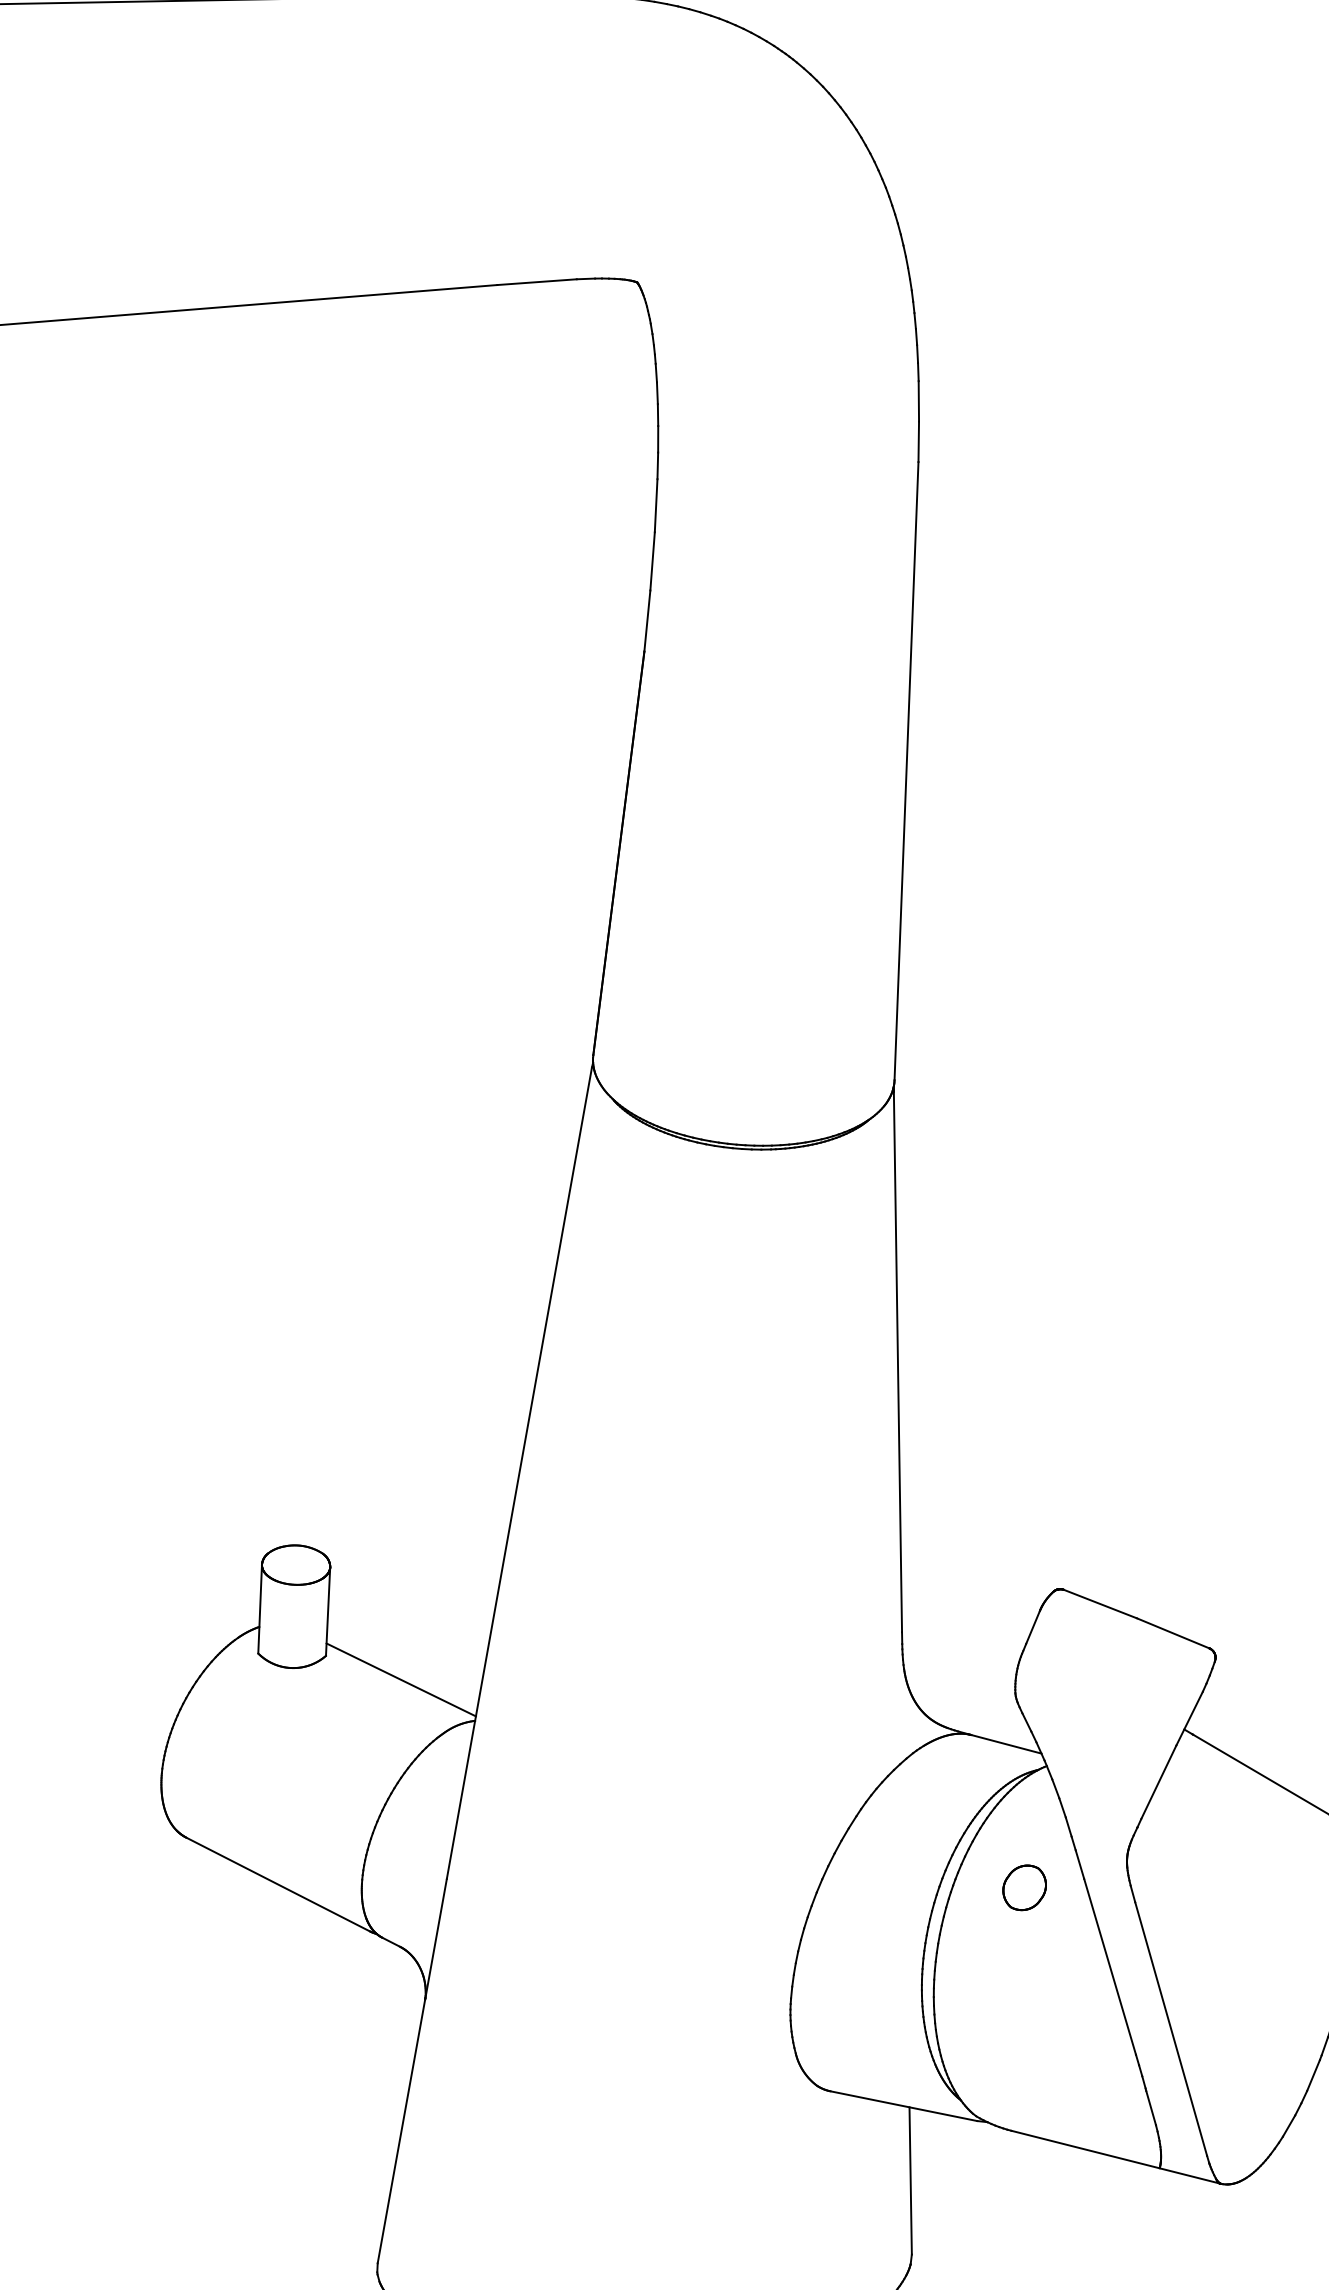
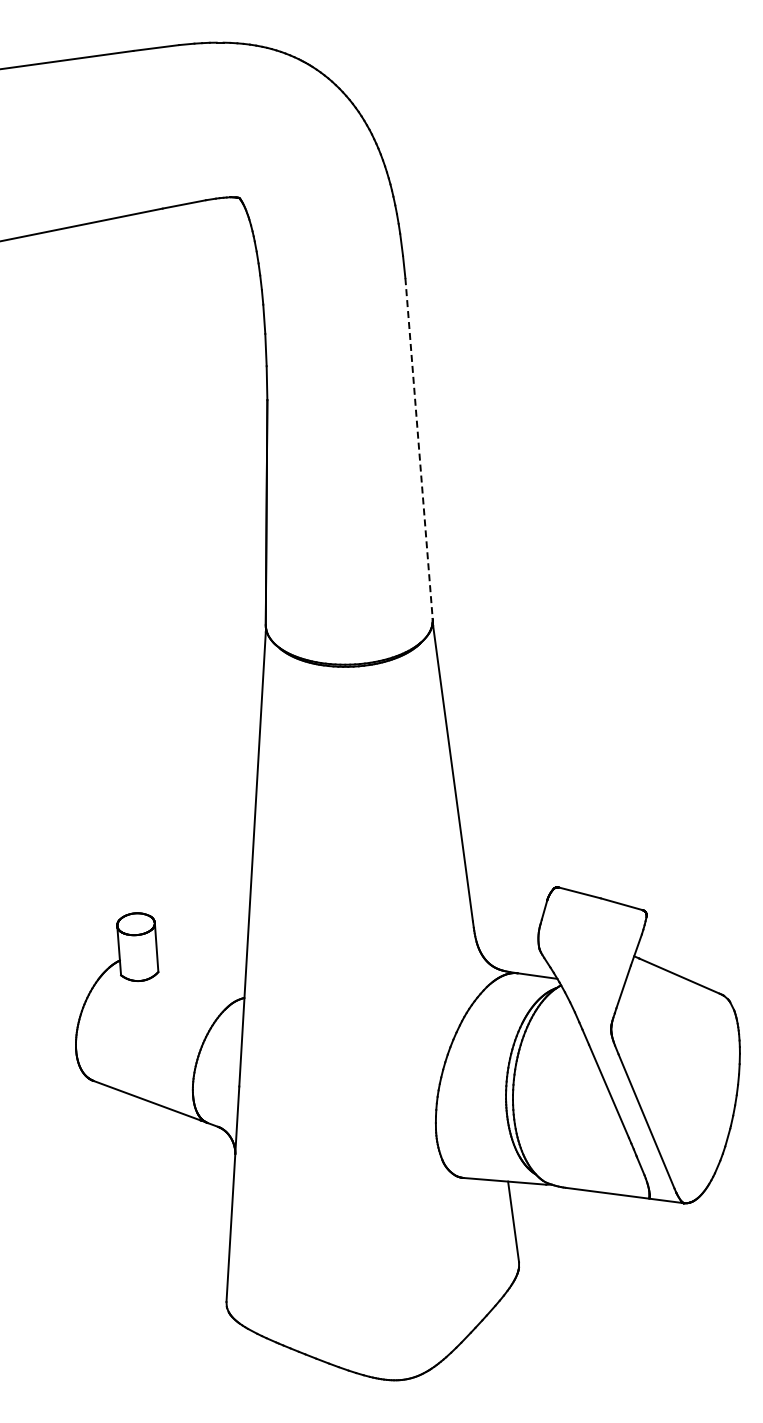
line: (907, 771) -> (419, 448), solid -> dashed
line: (399, 1680) -> (200, 980), removed
part: (1023, 1887) -> (556, 1053), removed

